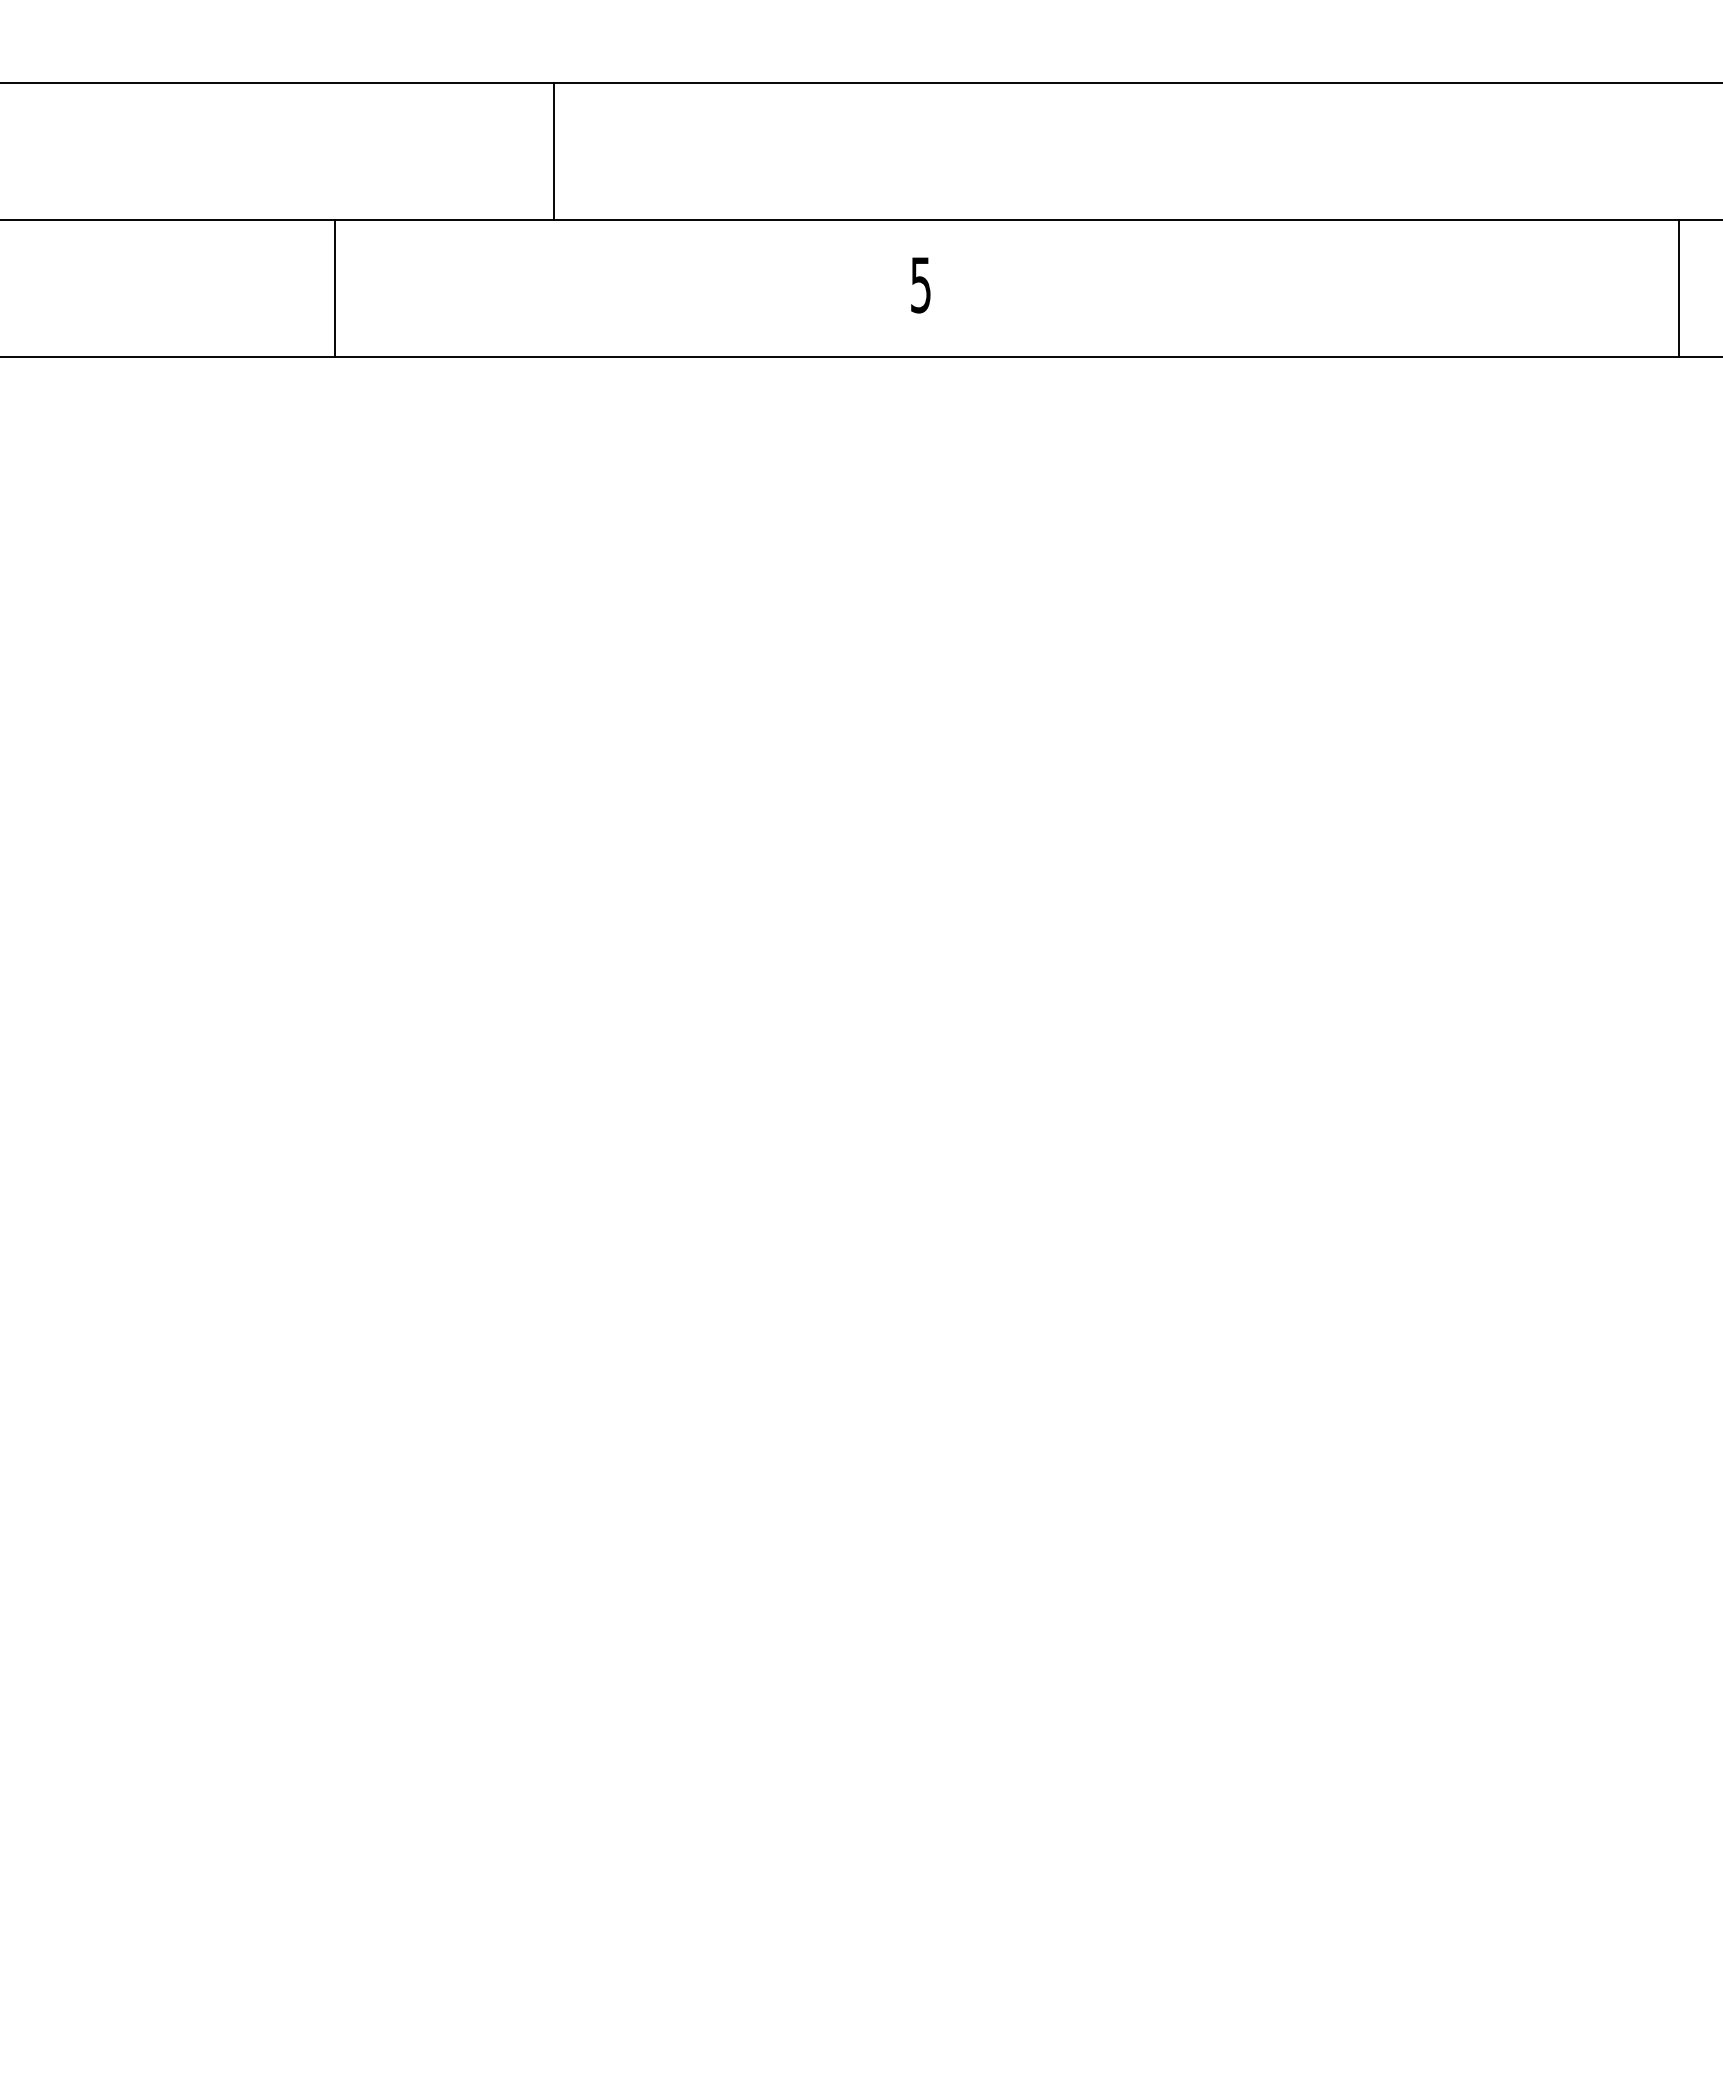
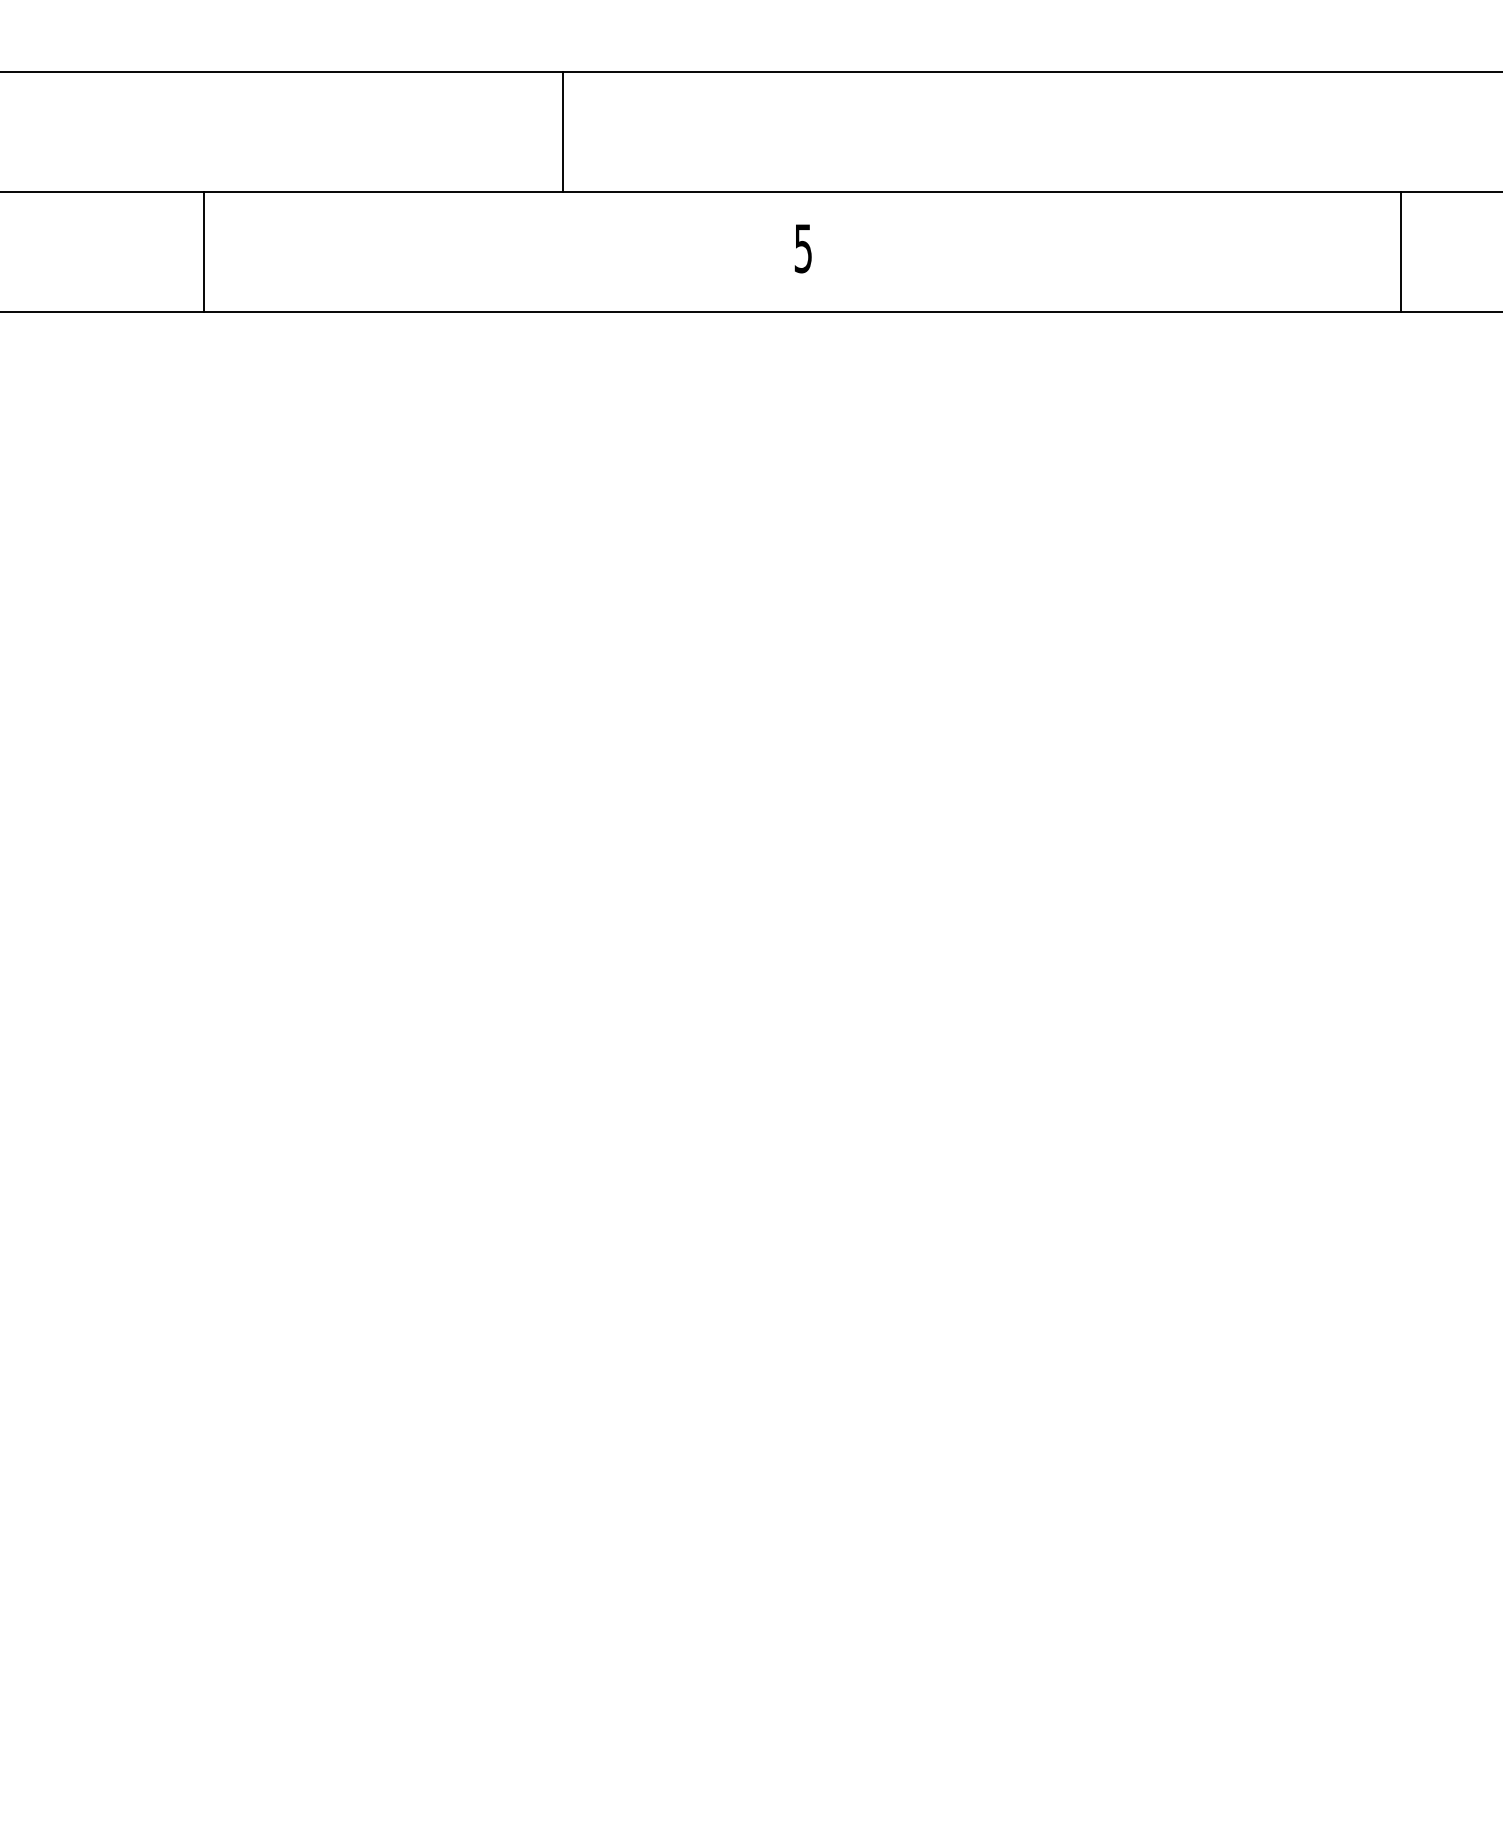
line: (554, 151) -> (563, 132), moved
line: (334, 288) -> (203, 251), moved
line: (1679, 288) -> (1401, 251), moved

